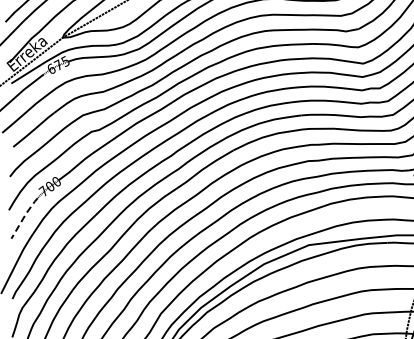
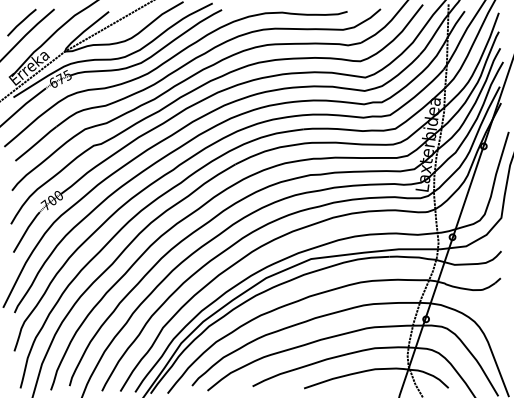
line: (24, 216) -> (26, 230), dashed -> solid

